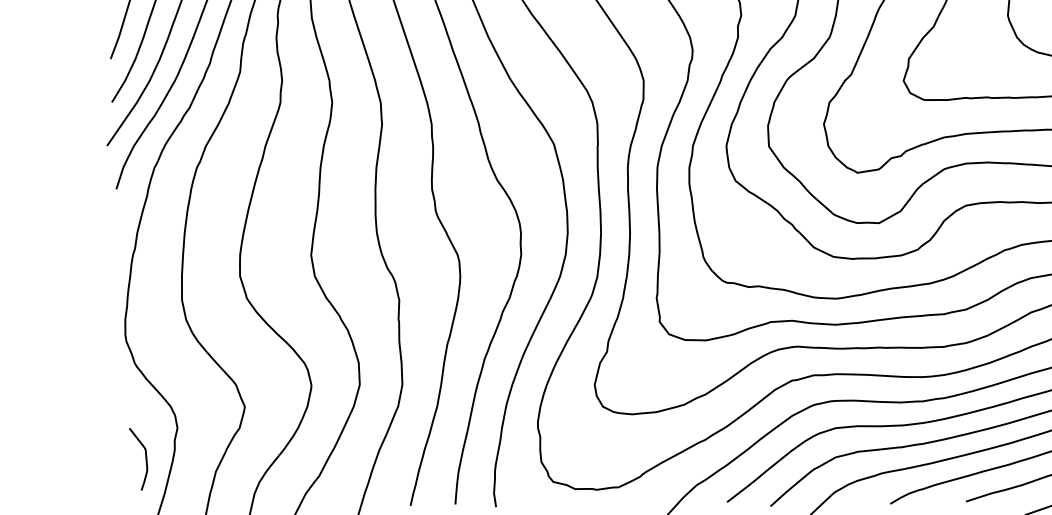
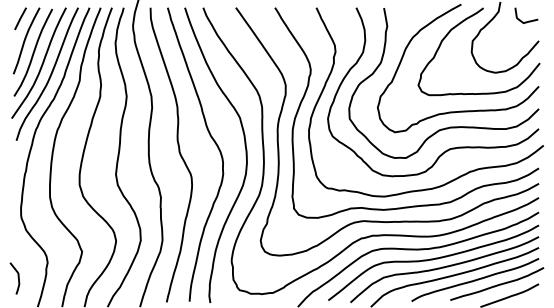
curve: (143, 457) -> (17, 277), moved

